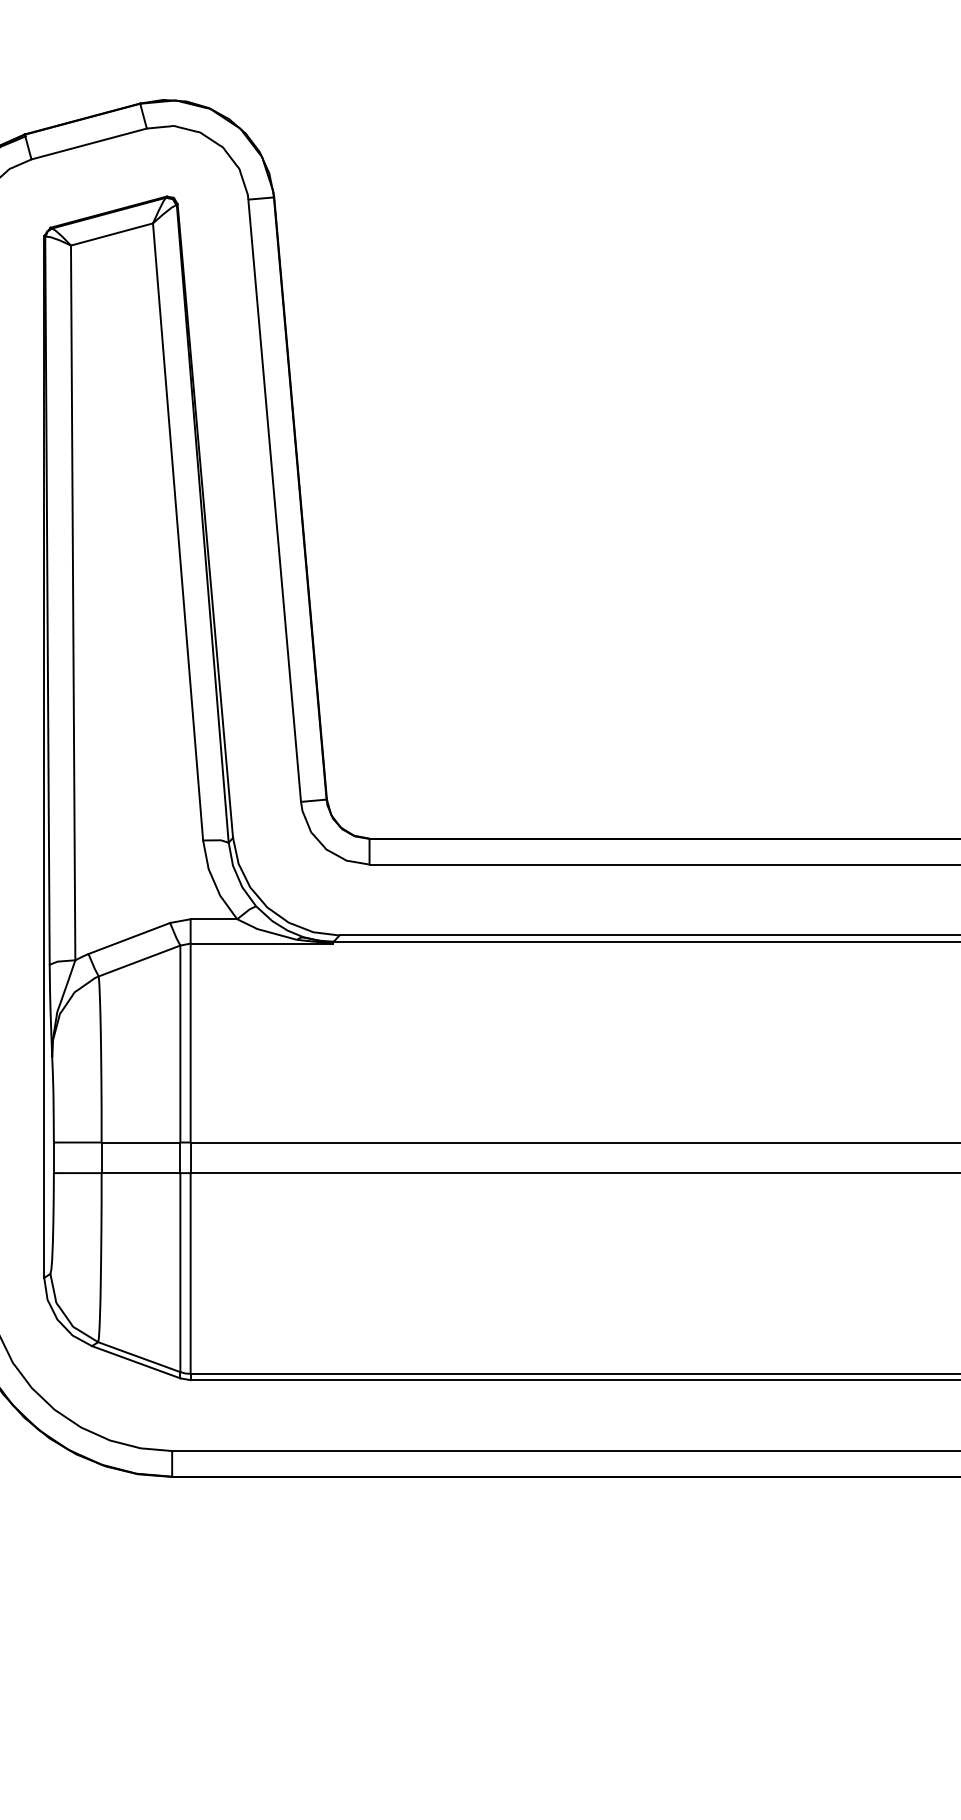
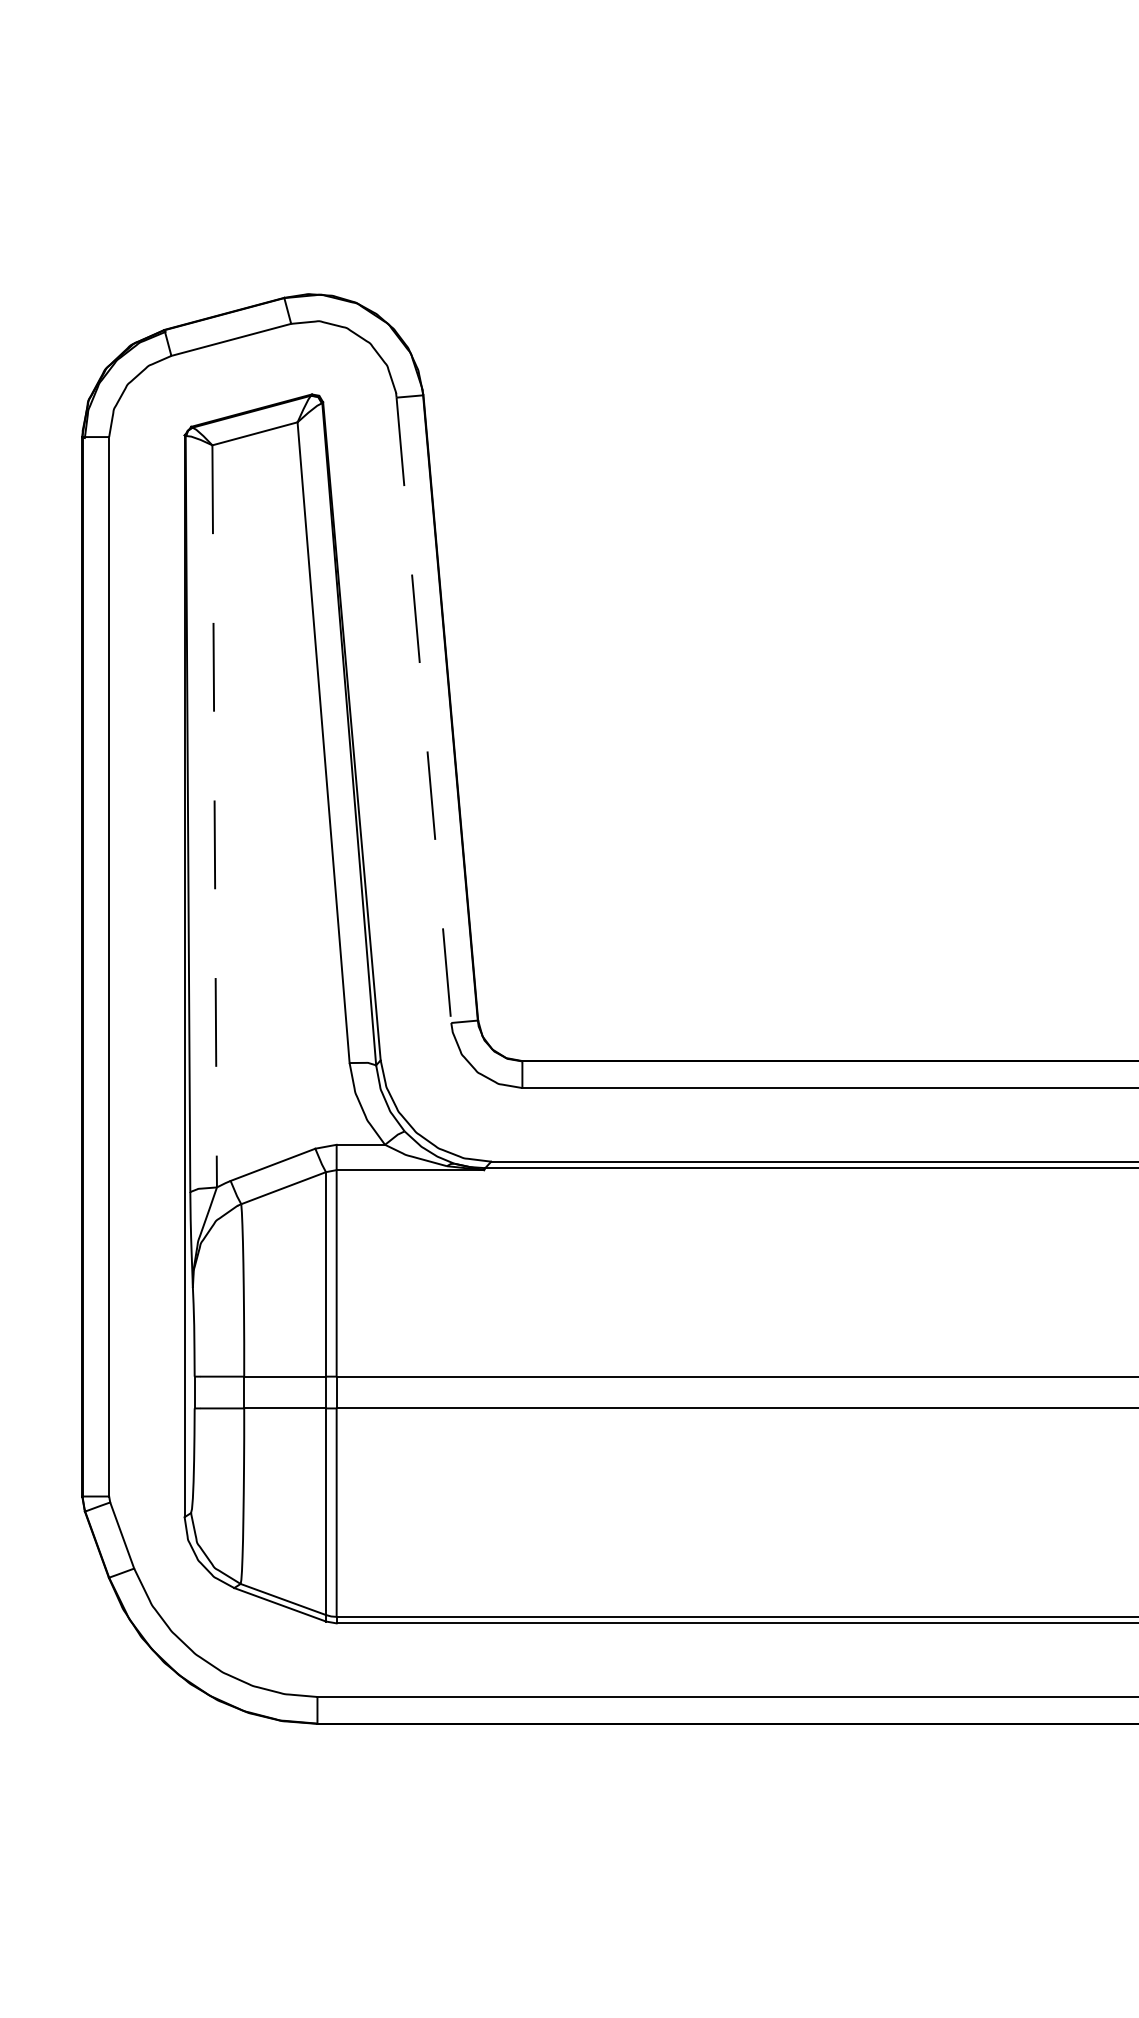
line: (274, 500) -> (423, 710), solid -> dashed
line: (72, 603) -> (214, 816), solid -> dashed

